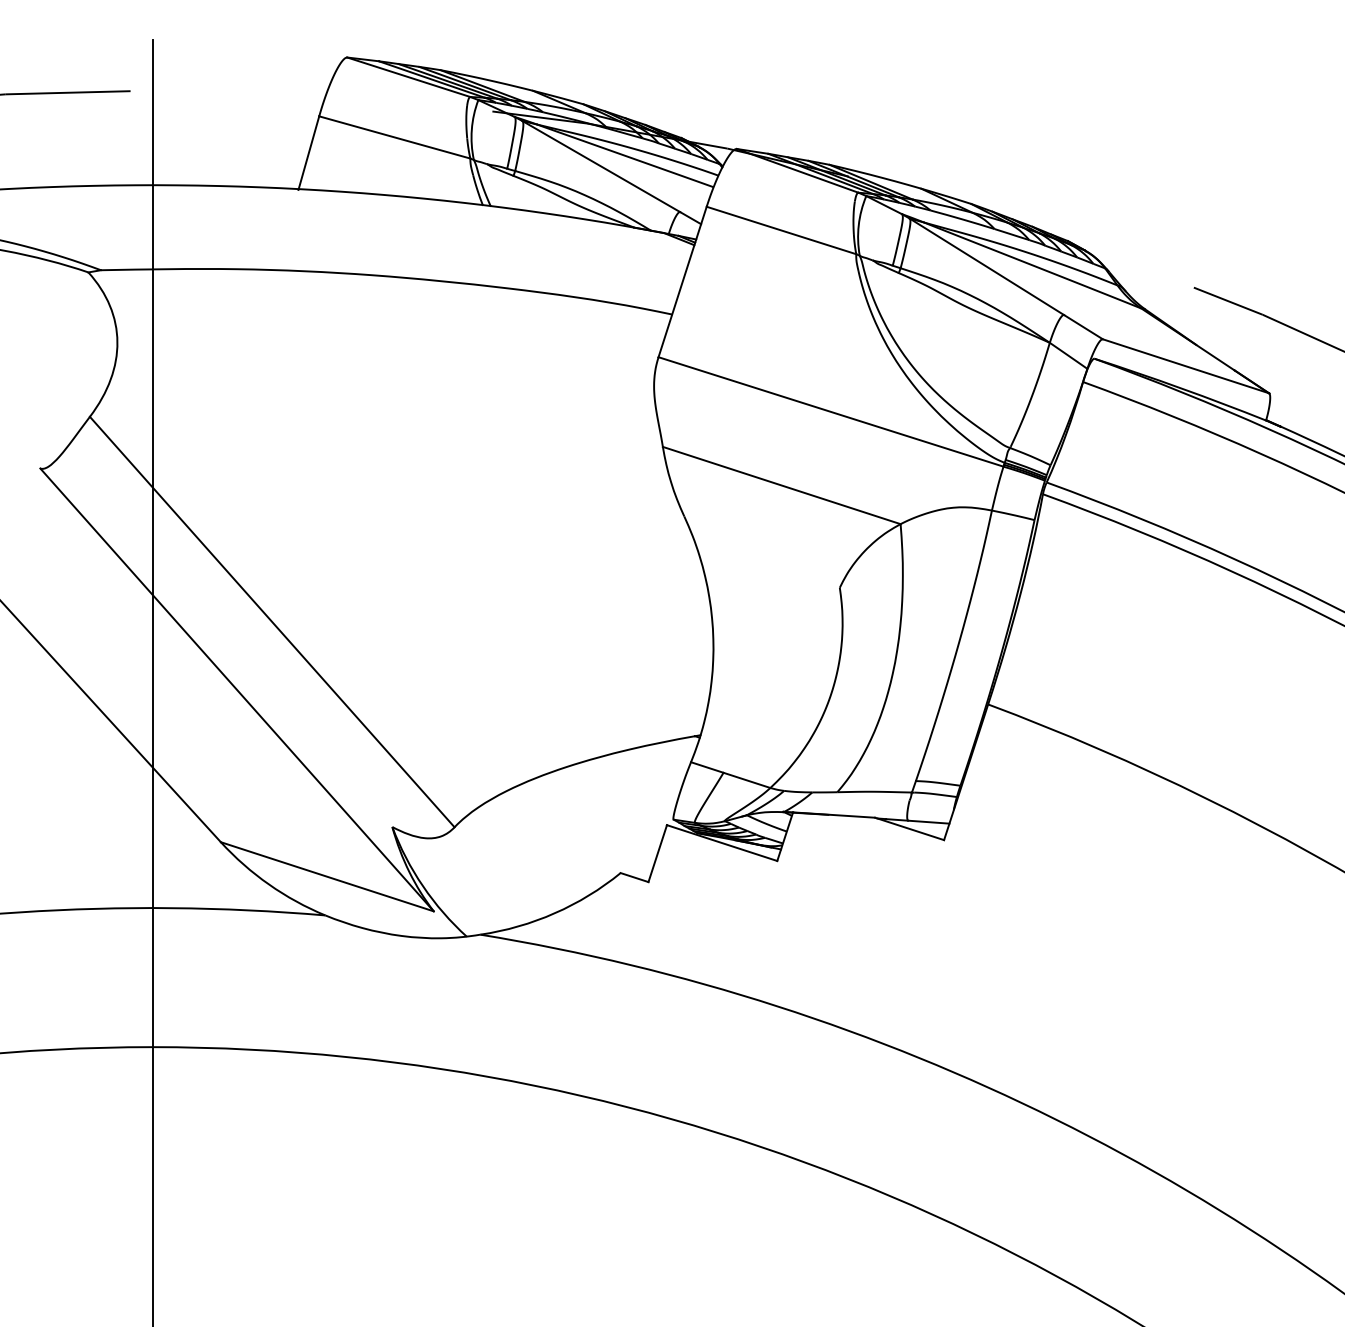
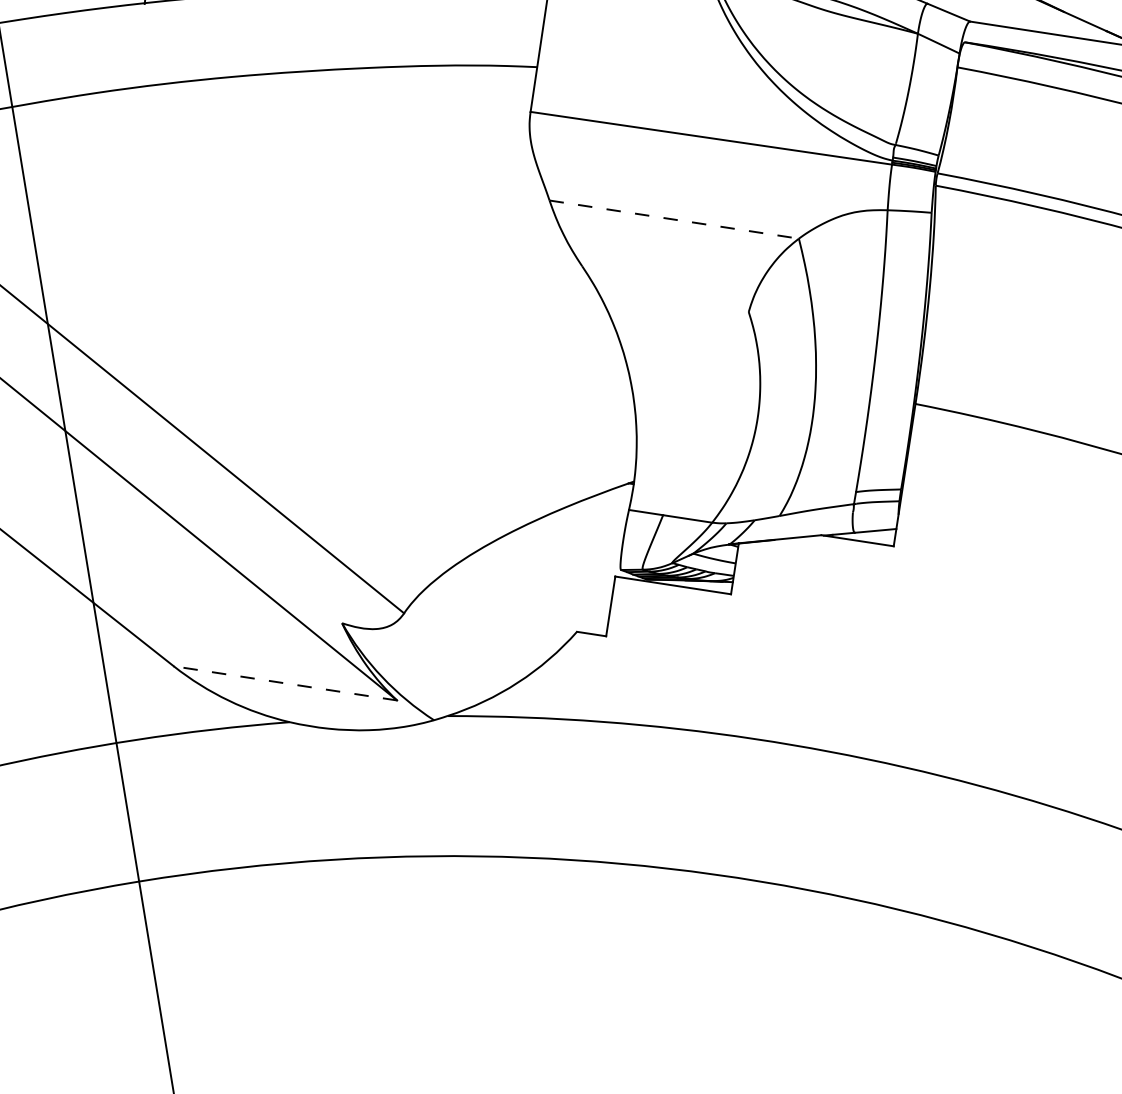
line: (781, 485) -> (673, 219), solid -> dashed
line: (327, 876) -> (285, 683), solid -> dashed

